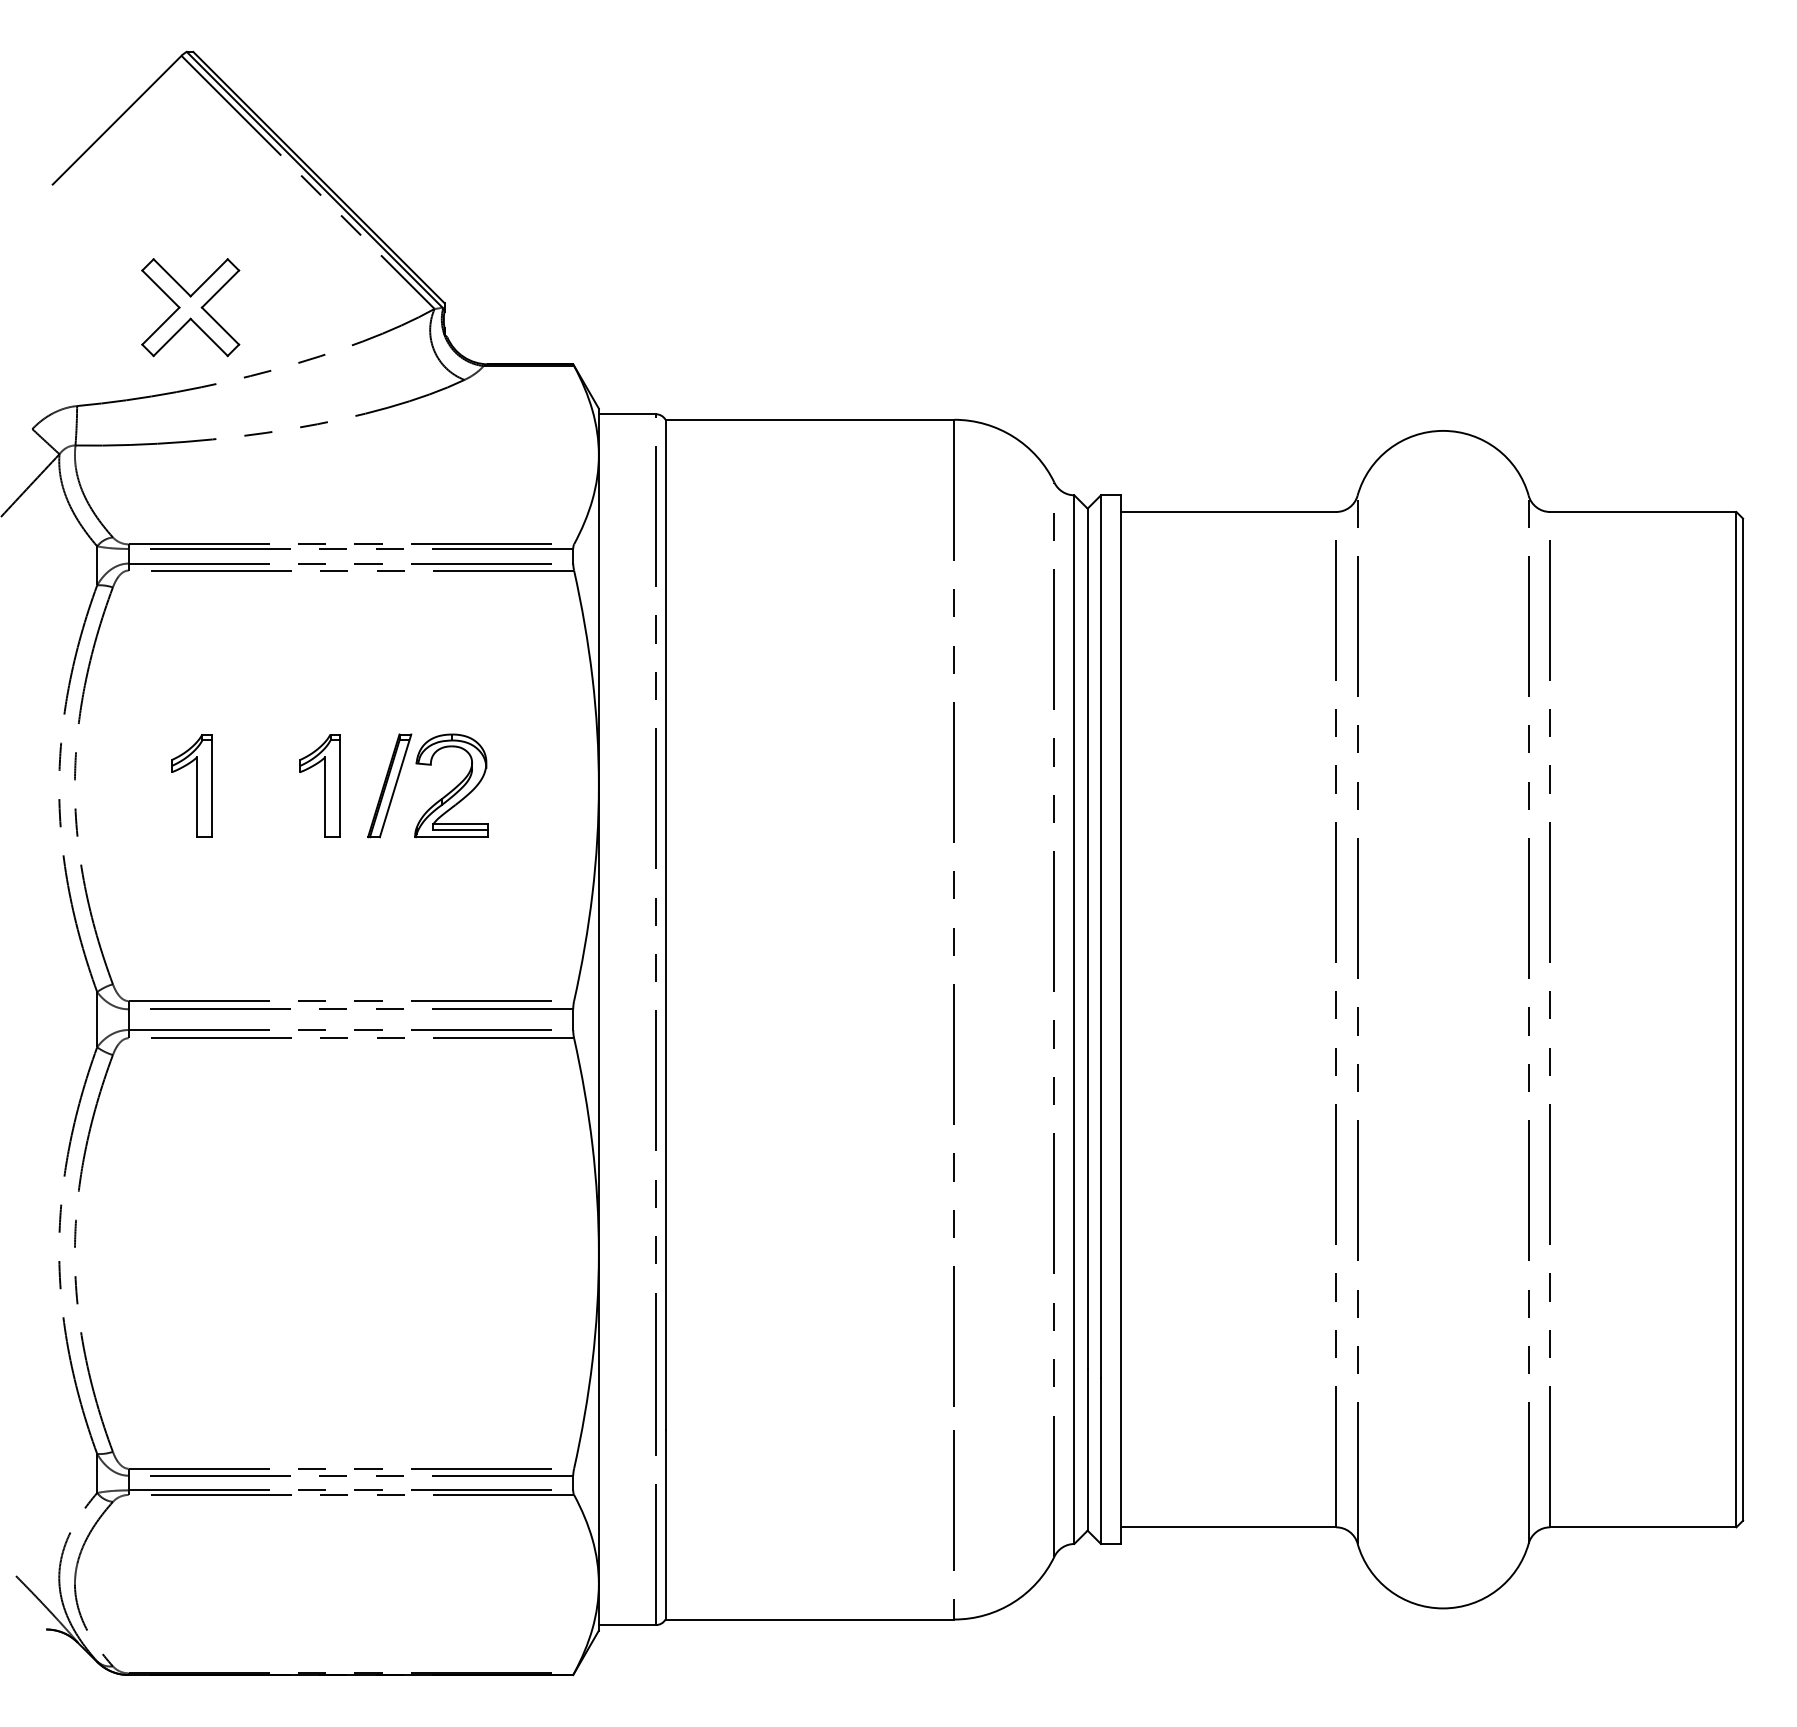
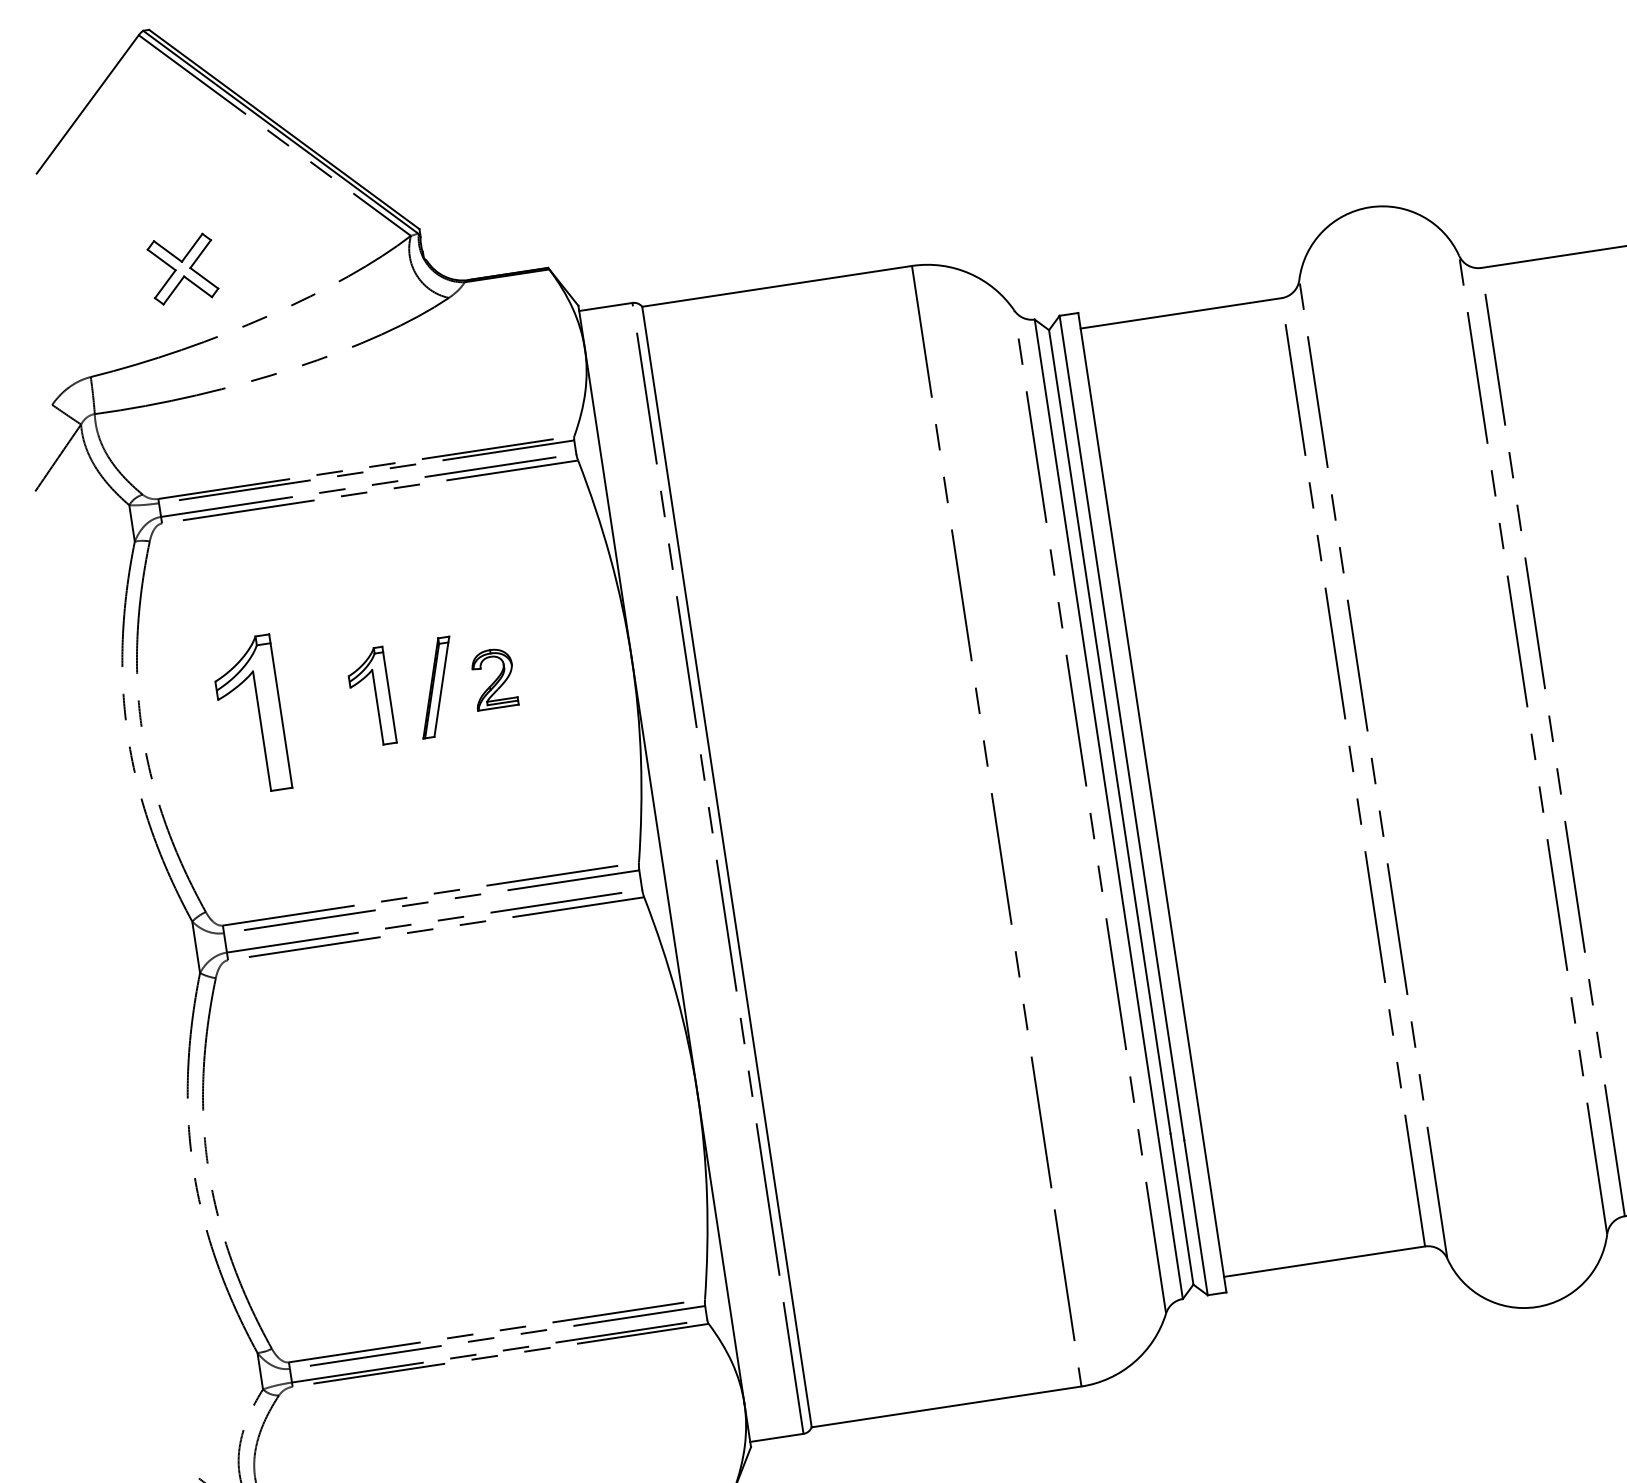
part: (190, 307) -> (182, 269), size x0.7
part: (191, 785) -> (251, 715), size x1.6
part: (451, 785) -> (494, 678), size x0.6

